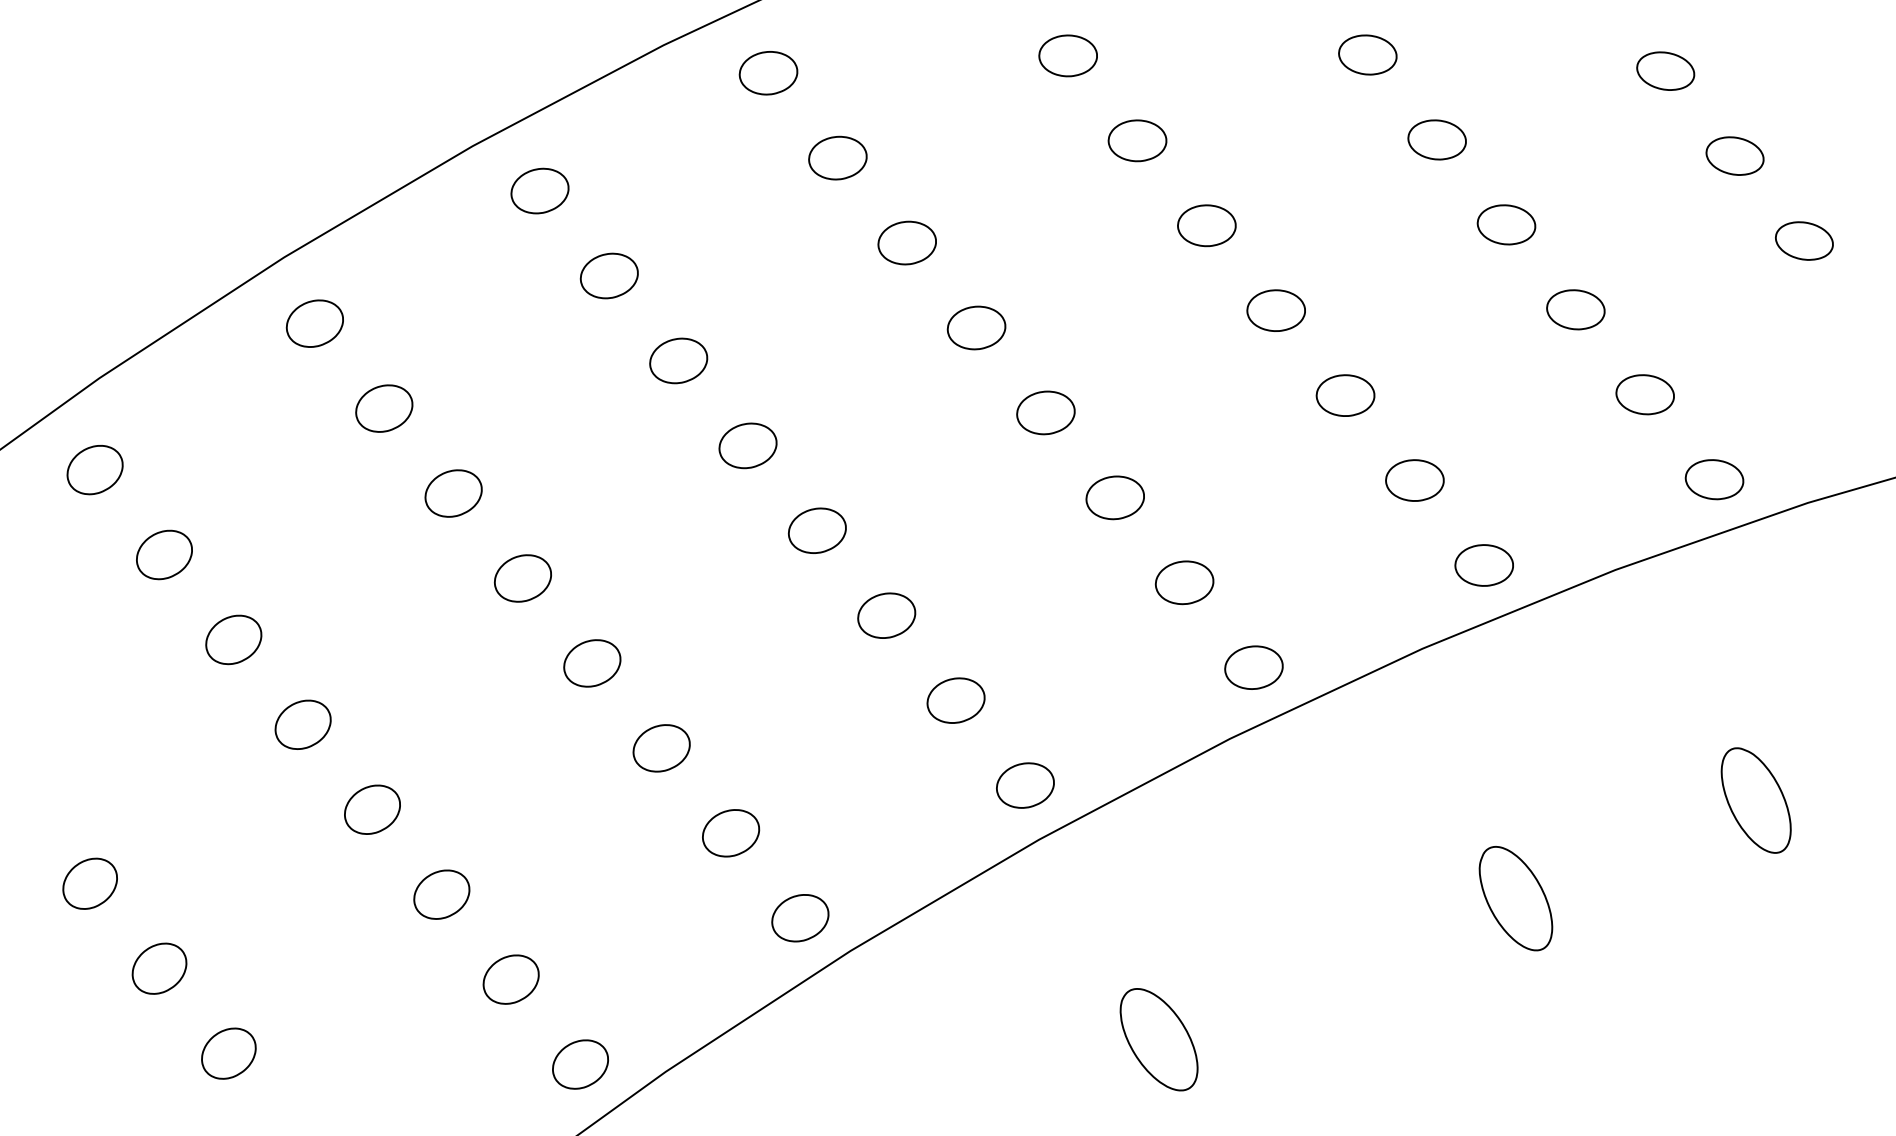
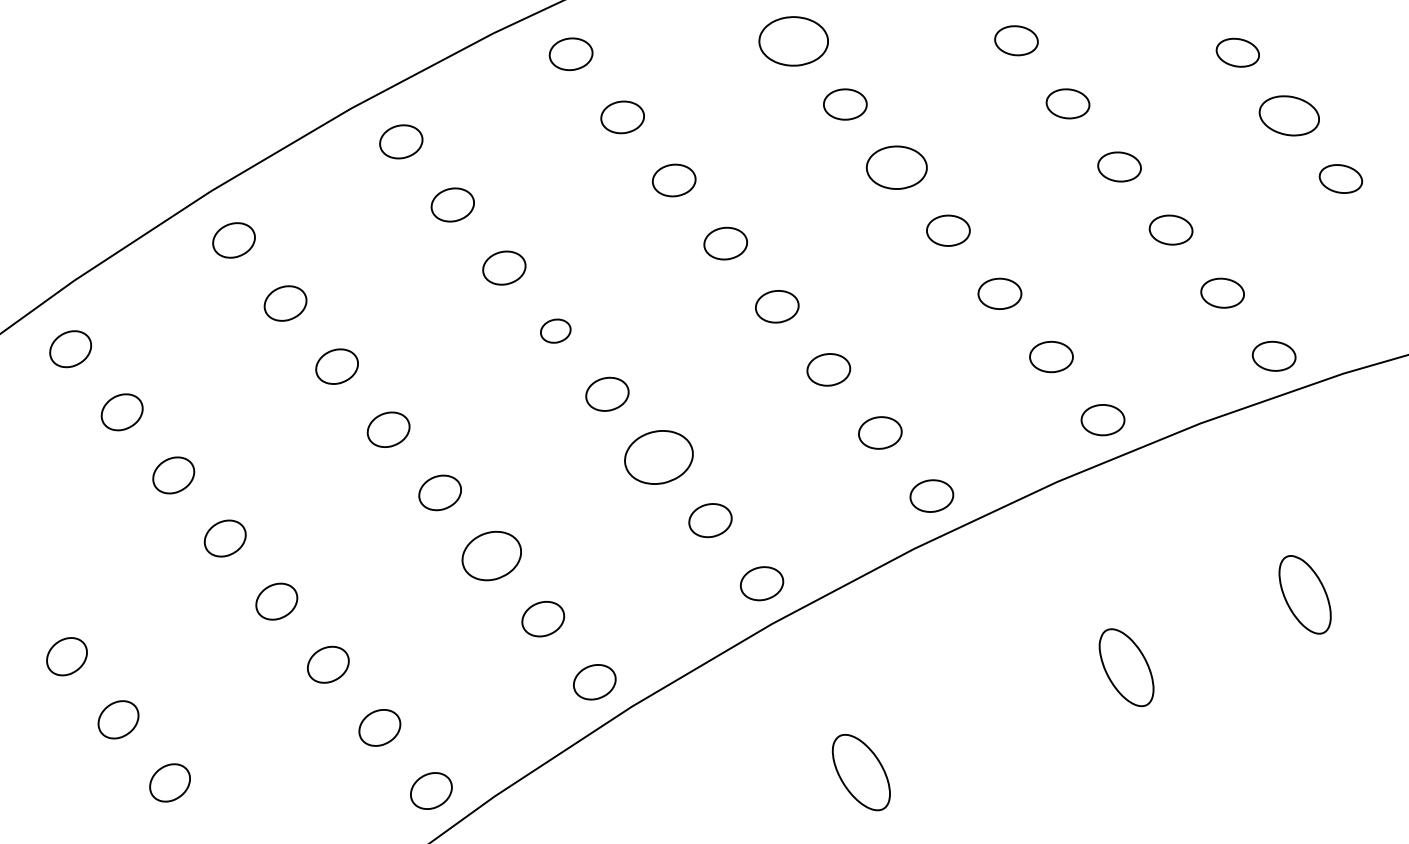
part: (1067, 55) -> (793, 41), size x1.6
part: (1735, 155) -> (1289, 115), size x1.4
part: (1206, 225) -> (896, 167), size x1.4
part: (747, 444) -> (555, 330), size x0.7
part: (886, 615) -> (658, 457), size x1.6
part: (661, 747) -> (491, 555), size x1.4

